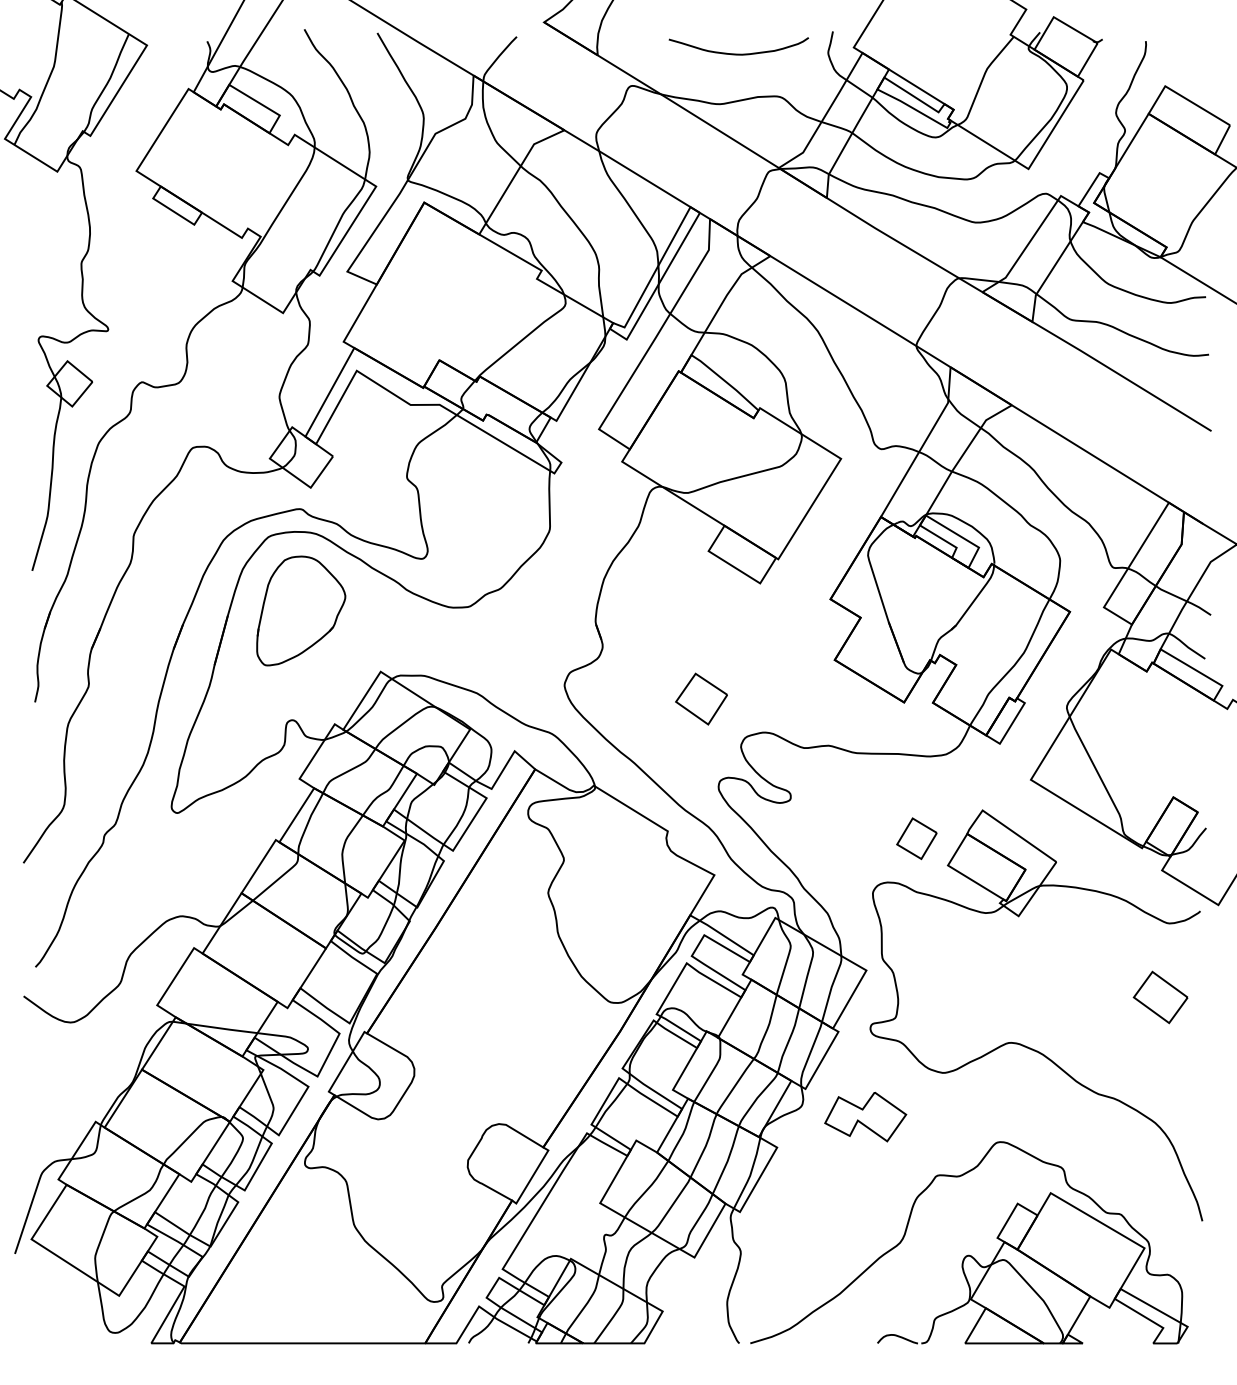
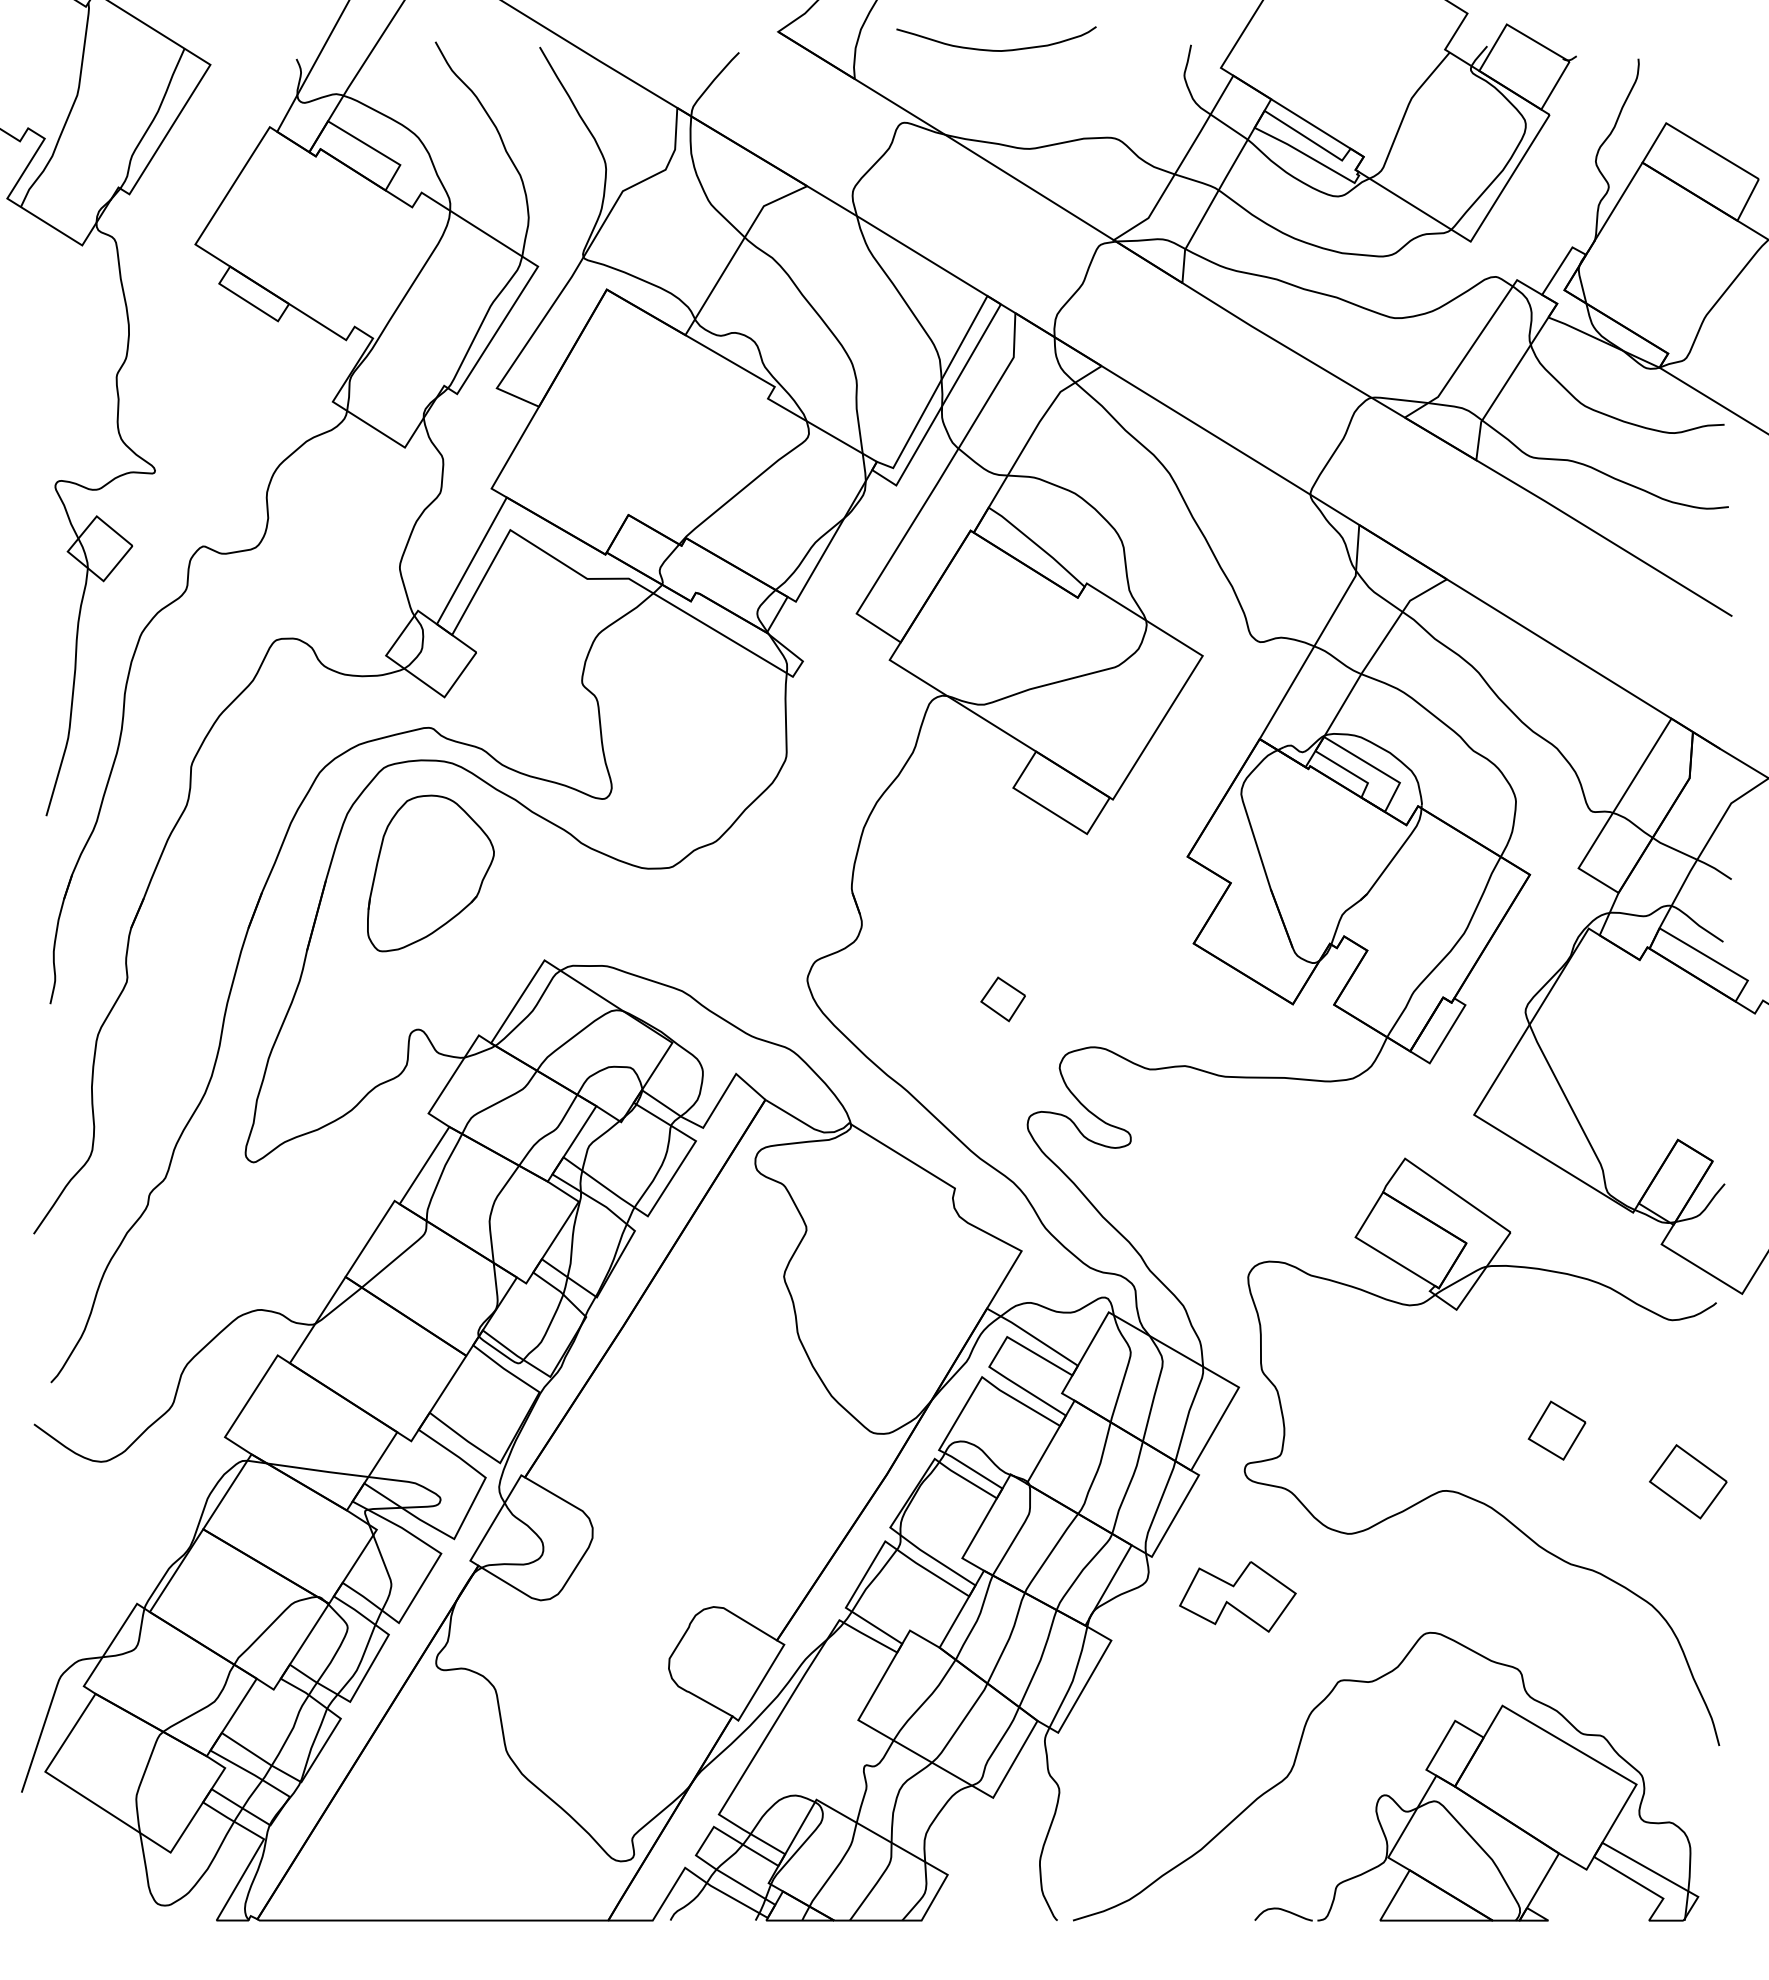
curve: (738, 53) -> (996, 49), moved
part: (701, 698) -> (1003, 998), size x0.6
part: (916, 838) -> (1556, 1430), moved
part: (1160, 997) -> (1687, 1481), moved

